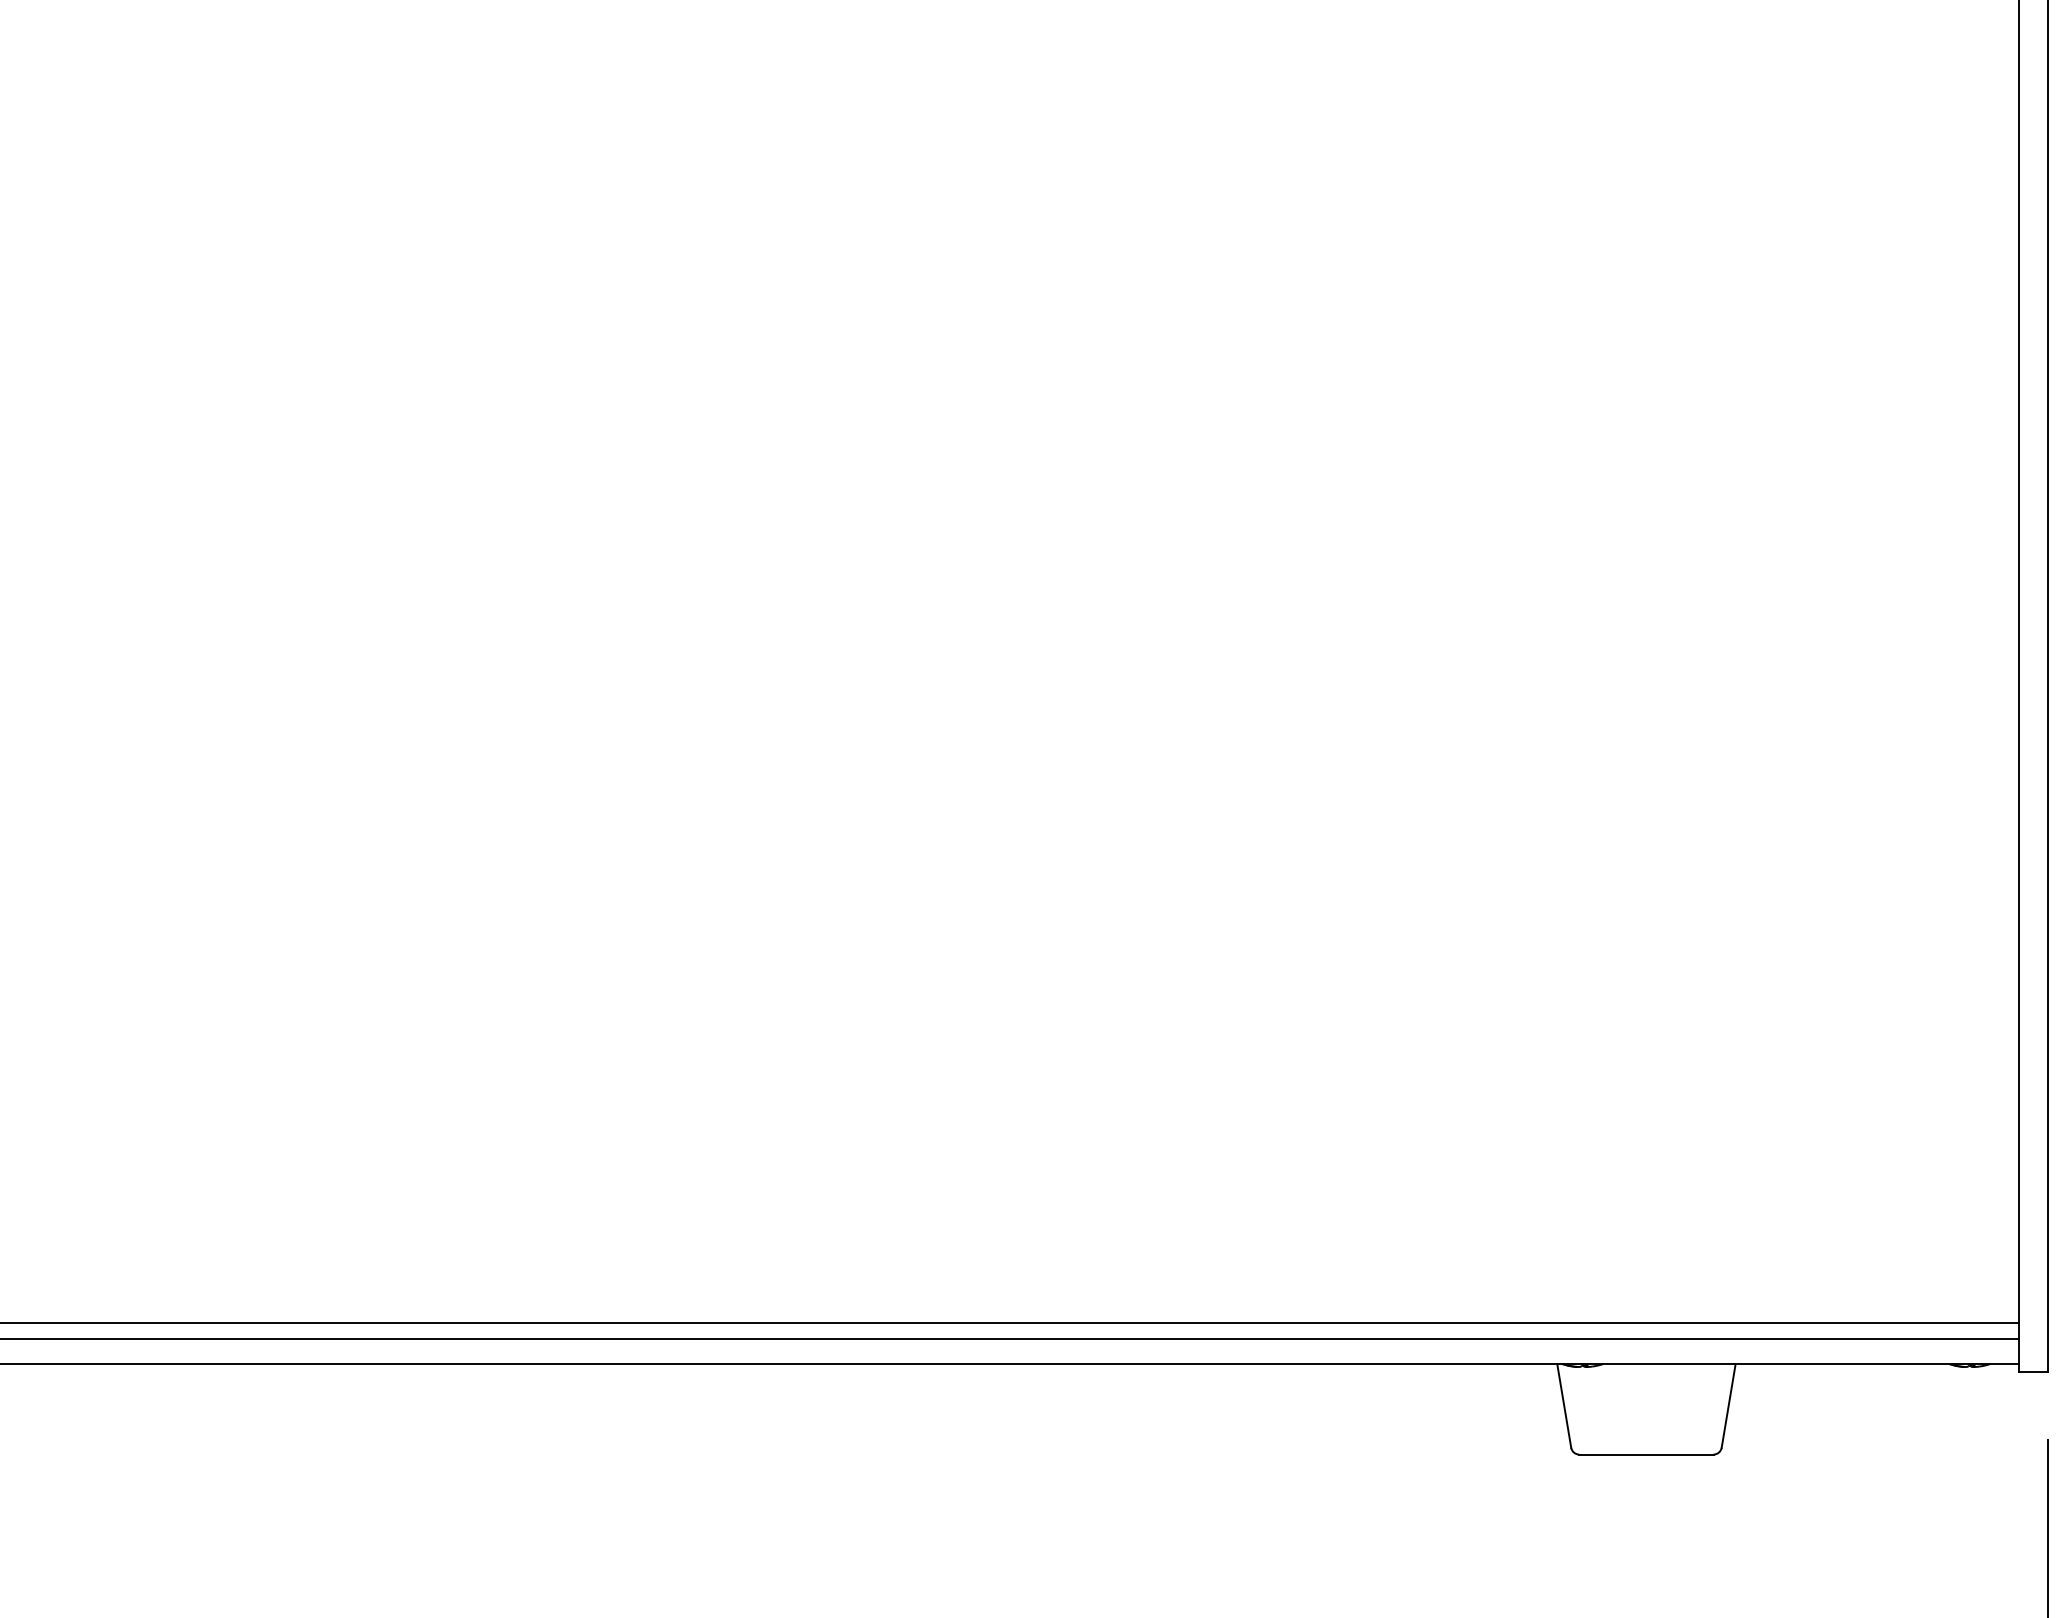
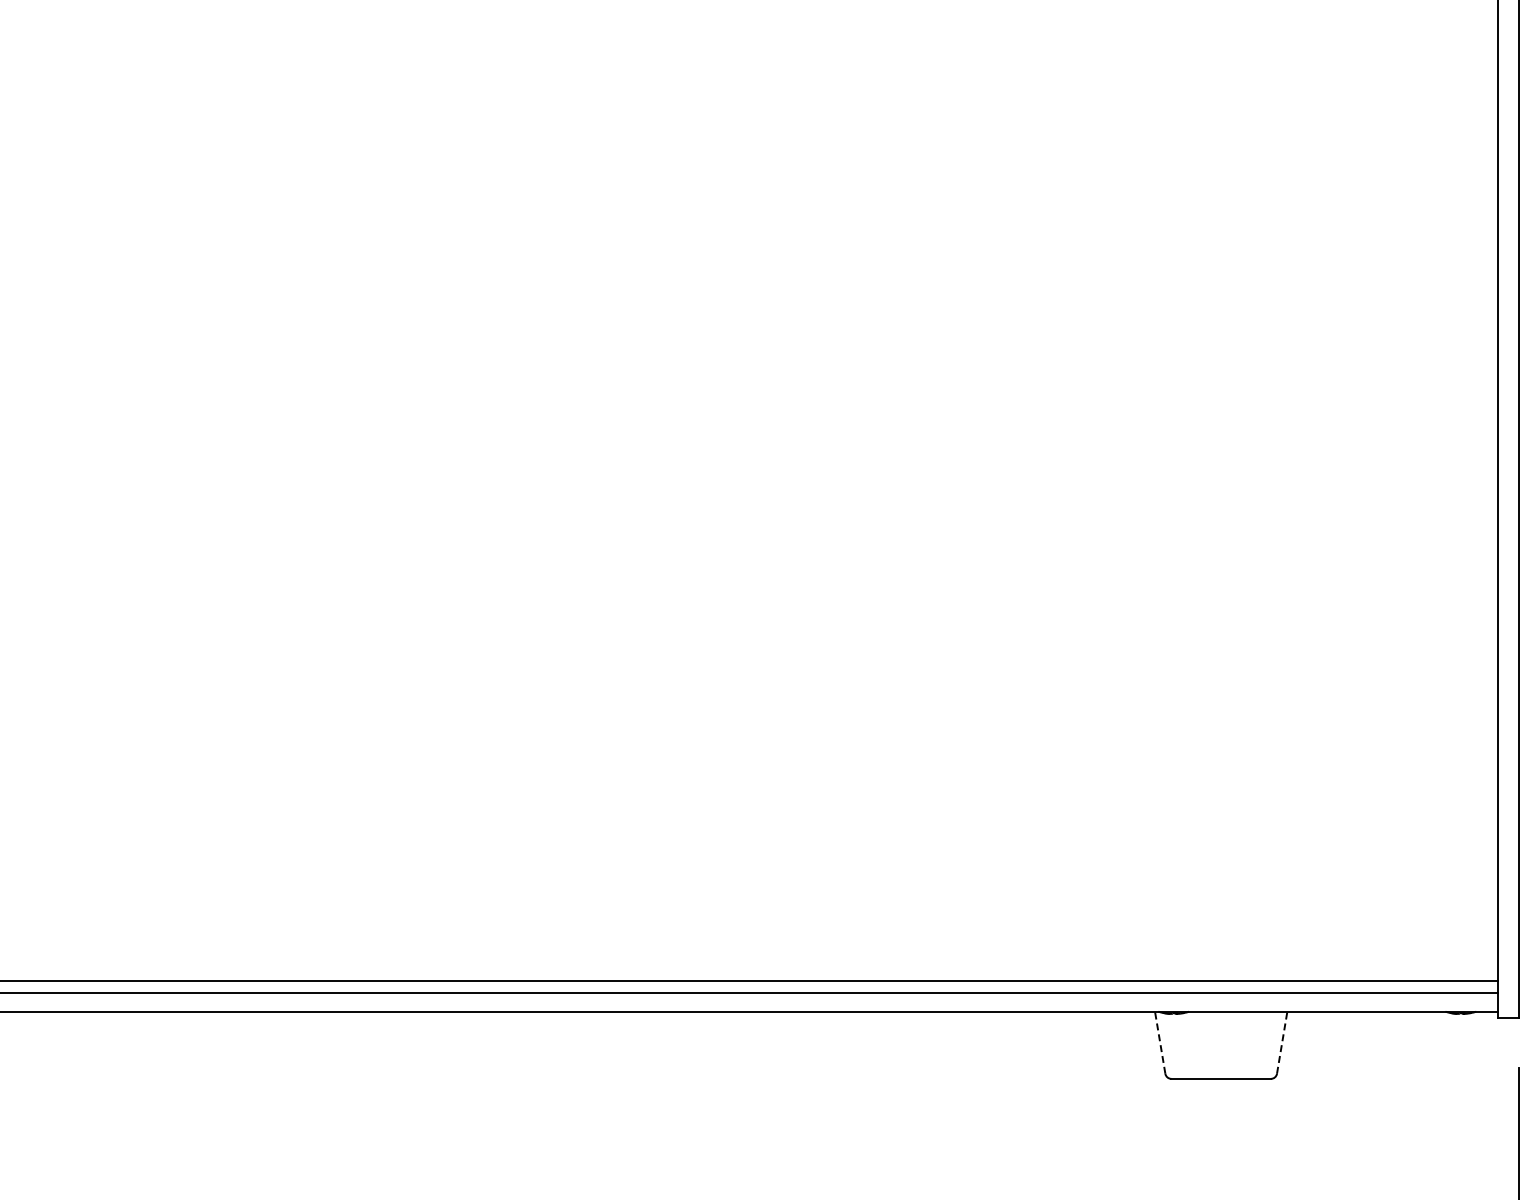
line: (1564, 1405) -> (1160, 1042), solid -> dashed
line: (1729, 1405) -> (1282, 1042), solid -> dashed

